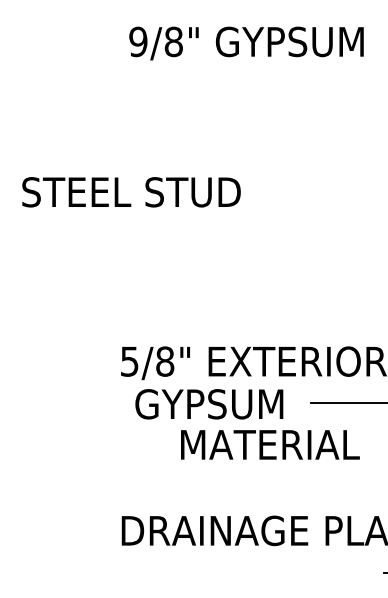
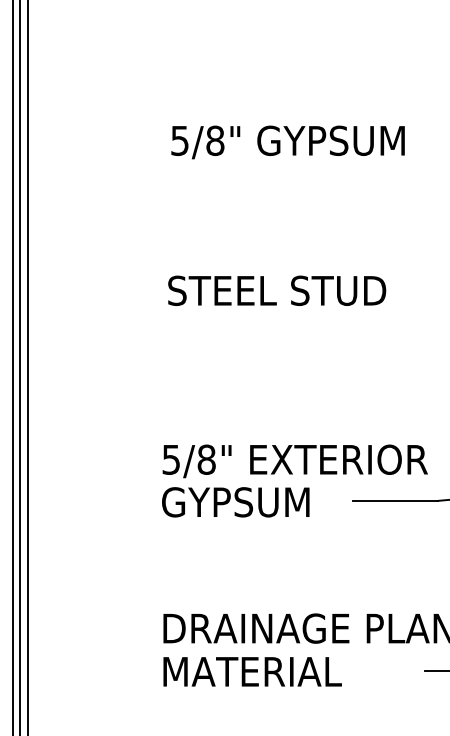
text: (137, 41) -> (179, 140), 9/8" -> 5/8"
text: (131, 191) -> (277, 290), moved
text: (209, 404) -> (235, 502), moved
text: (270, 444) -> (252, 671), moved

